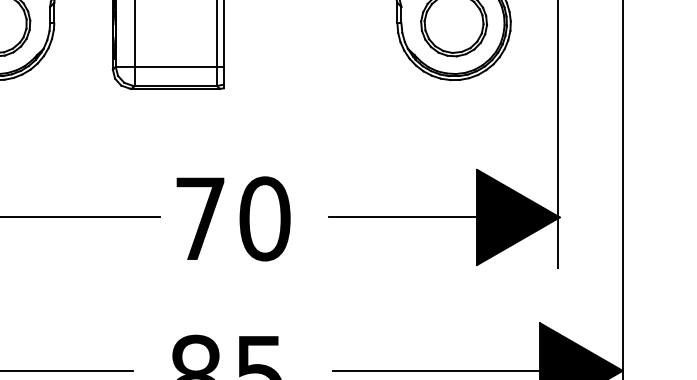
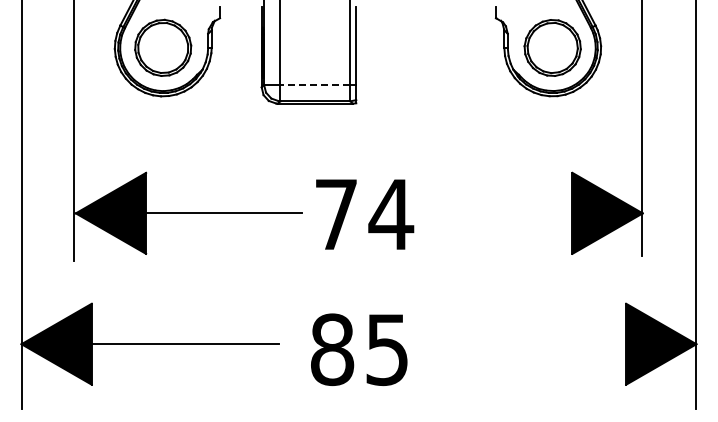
line: (174, 67) -> (314, 85), solid -> dashed
line: (403, 217) -> (509, 213), removed
text: (265, 218) -> (391, 214), 70 -> 74
line: (436, 371) -> (537, 344), removed

